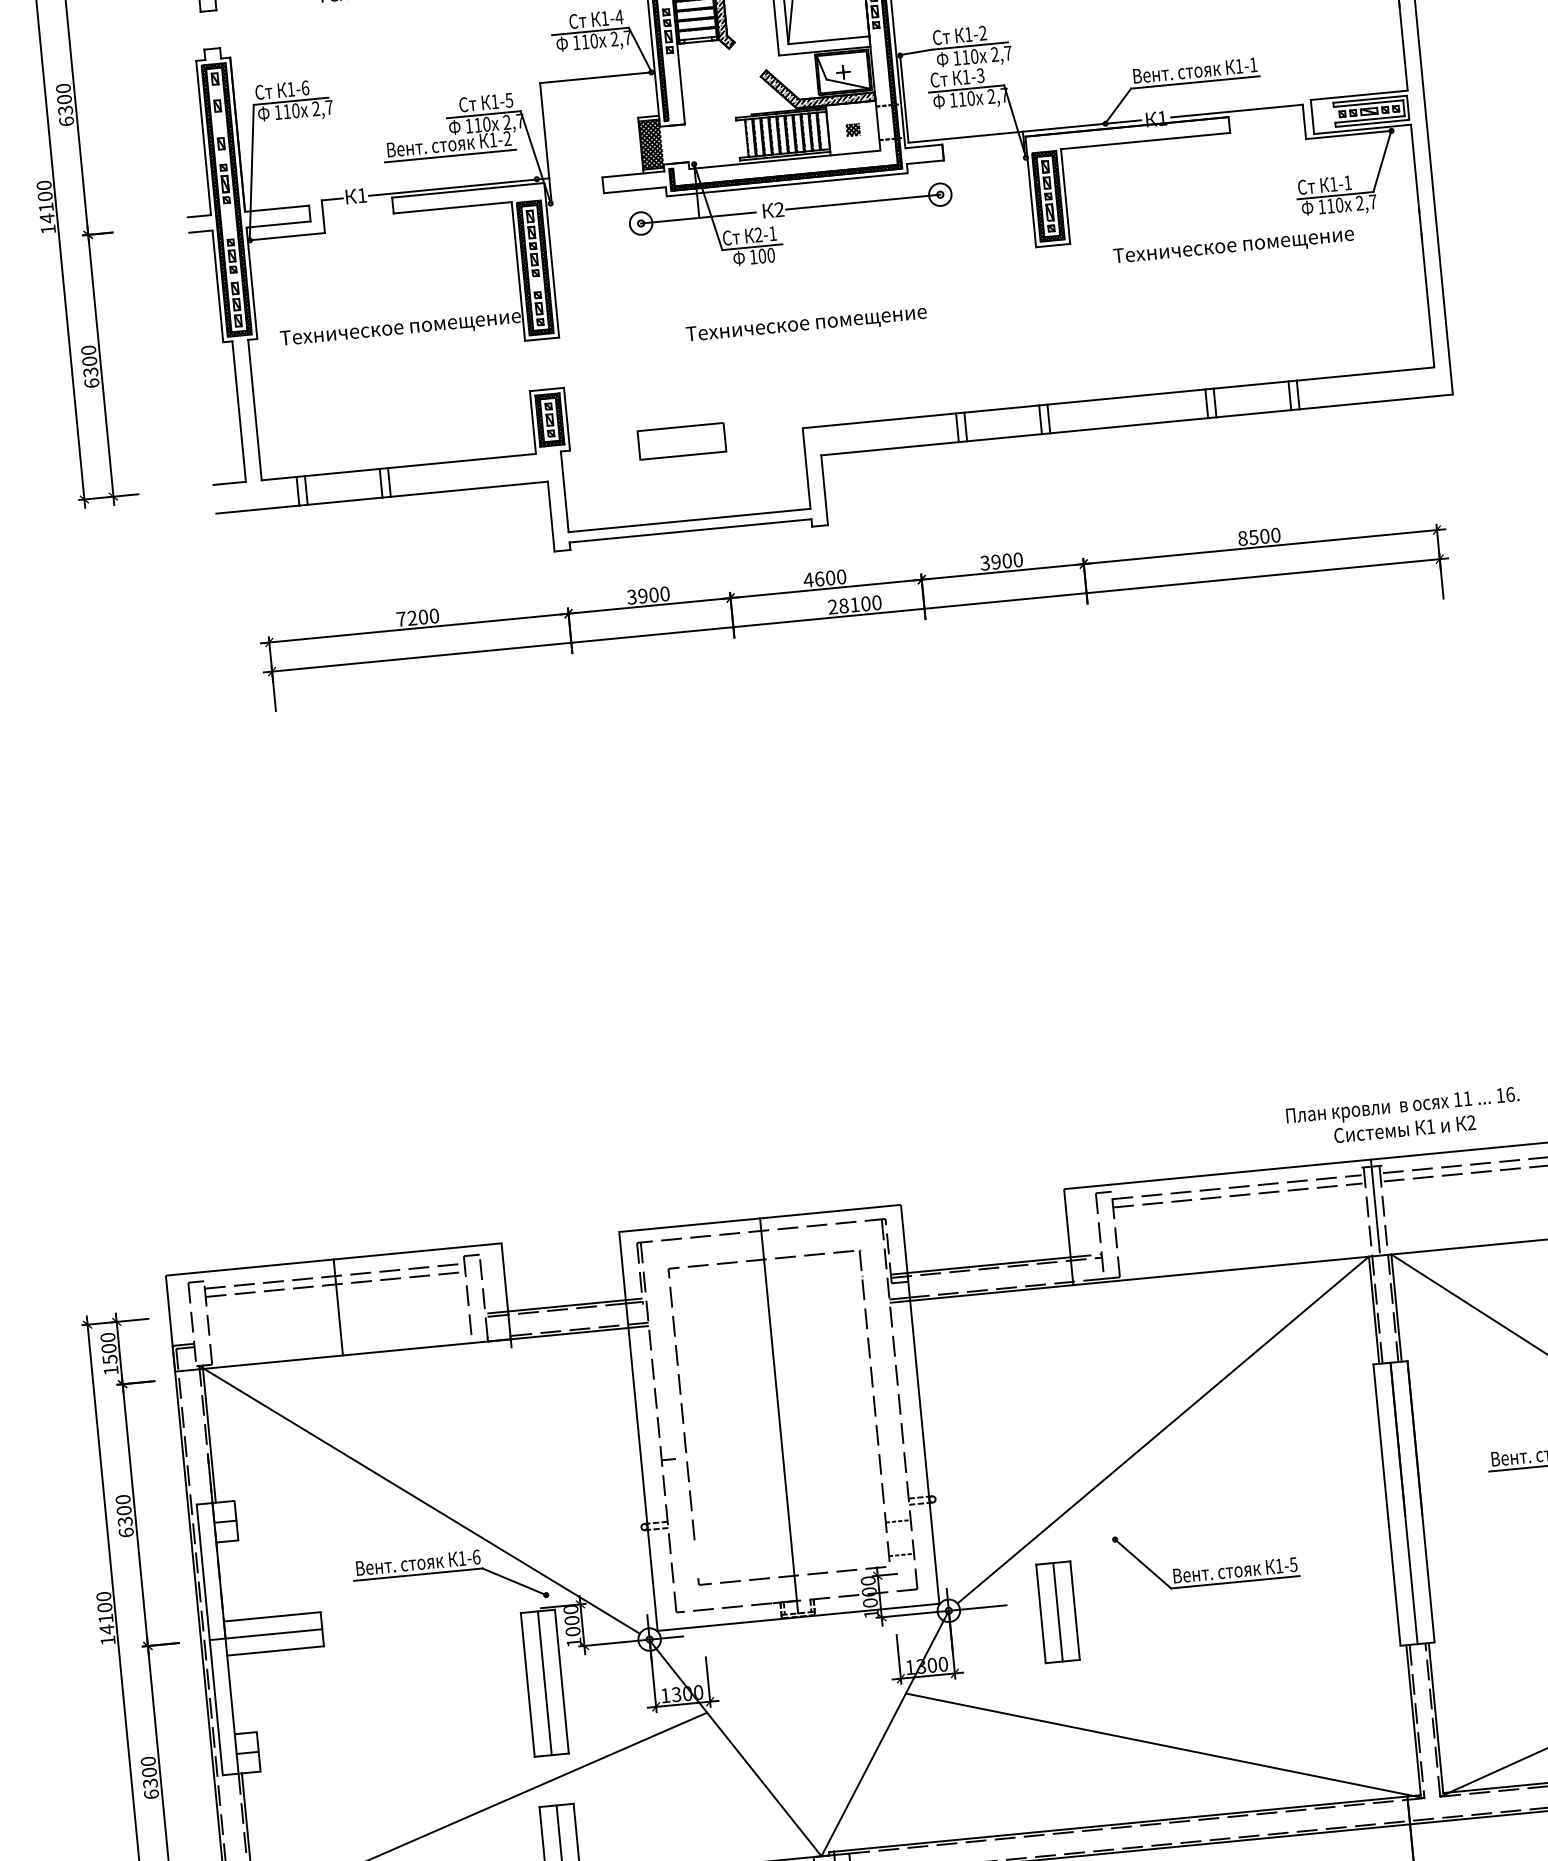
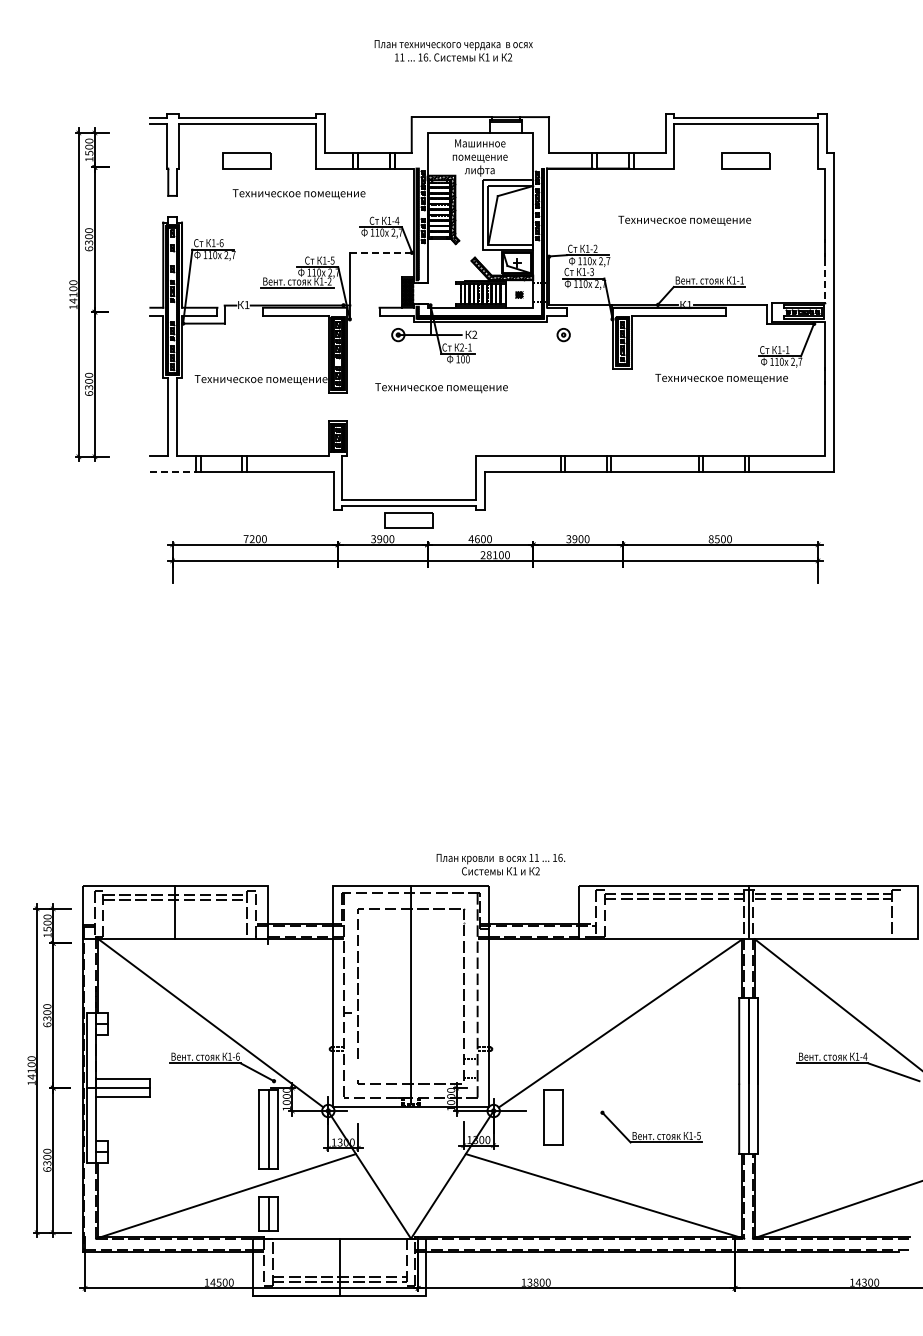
line: (1404, 52) -> (825, 281), solid -> dashed
line: (596, 77) -> (381, 252), solid -> dashed
line: (862, 203) -> (520, 335), removed
text: (806, 325) -> (441, 388), moved
part: (680, 441) -> (408, 520), moved
line: (258, 509) -> (173, 471), solid -> dashed
text: (1403, 1116) -> (500, 864), moved
part: (1207, 1570) -> (651, 1134), moved
line: (1058, 1612) -> (553, 1117), removed

